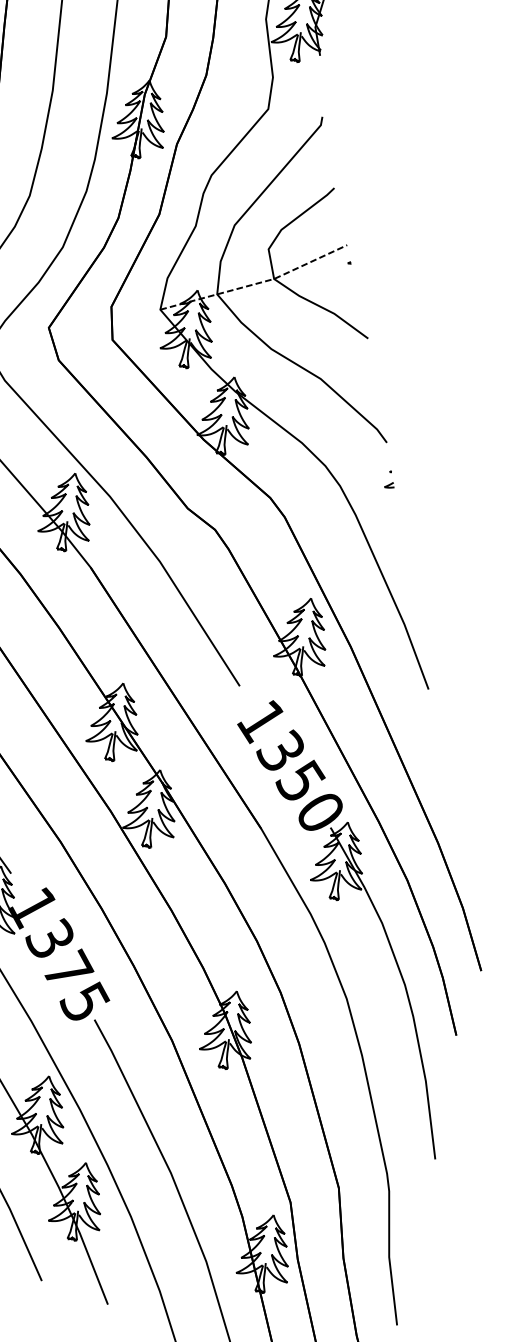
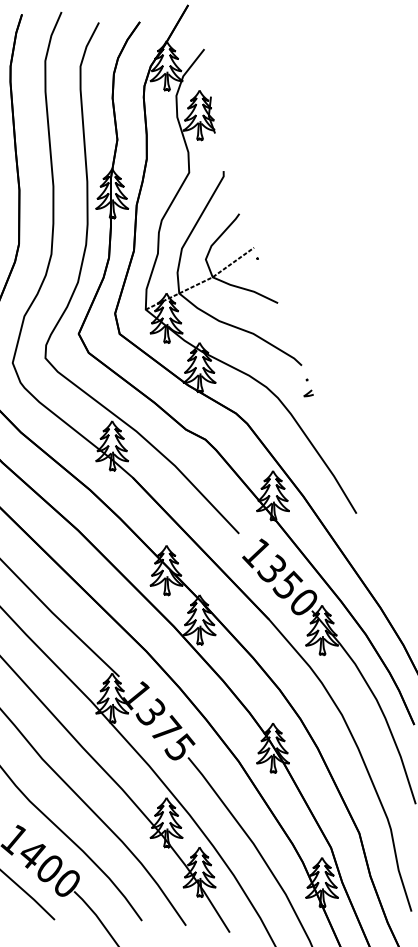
part: (390, 480) -> (308, 388), size x1.6

